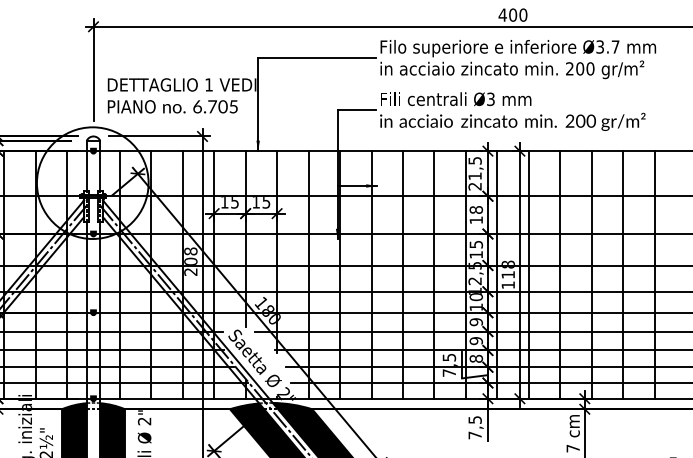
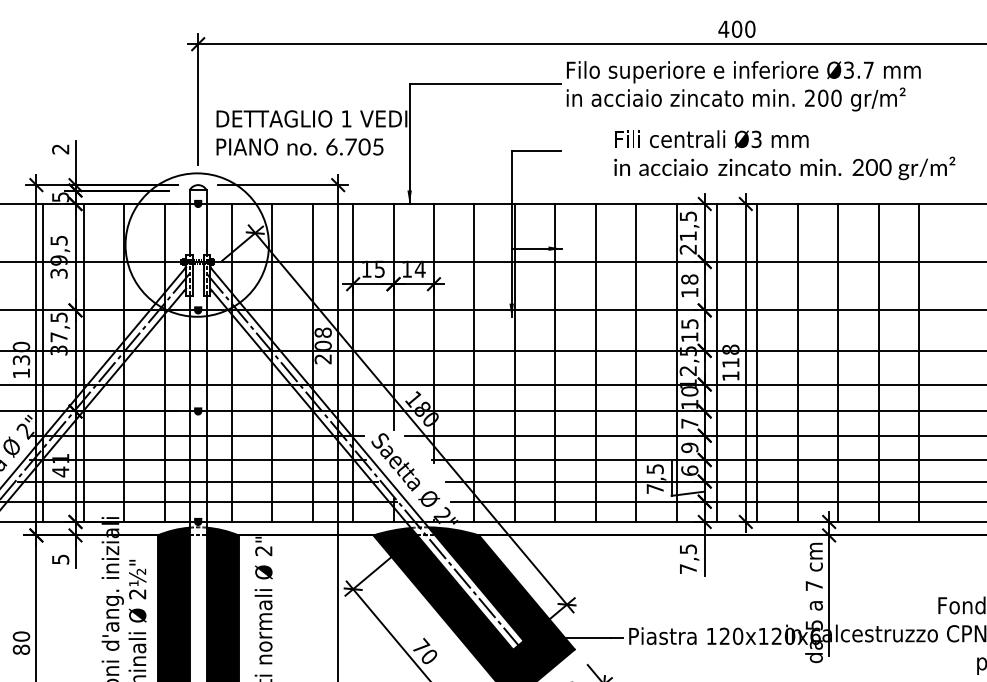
text: (512, 111) -> (784, 155), moved
text: (265, 201) -> (419, 268), 15 -> 14
text: (476, 322) -> (689, 423), 9 -> 7
text: (476, 358) -> (689, 470), 8 -> 6

